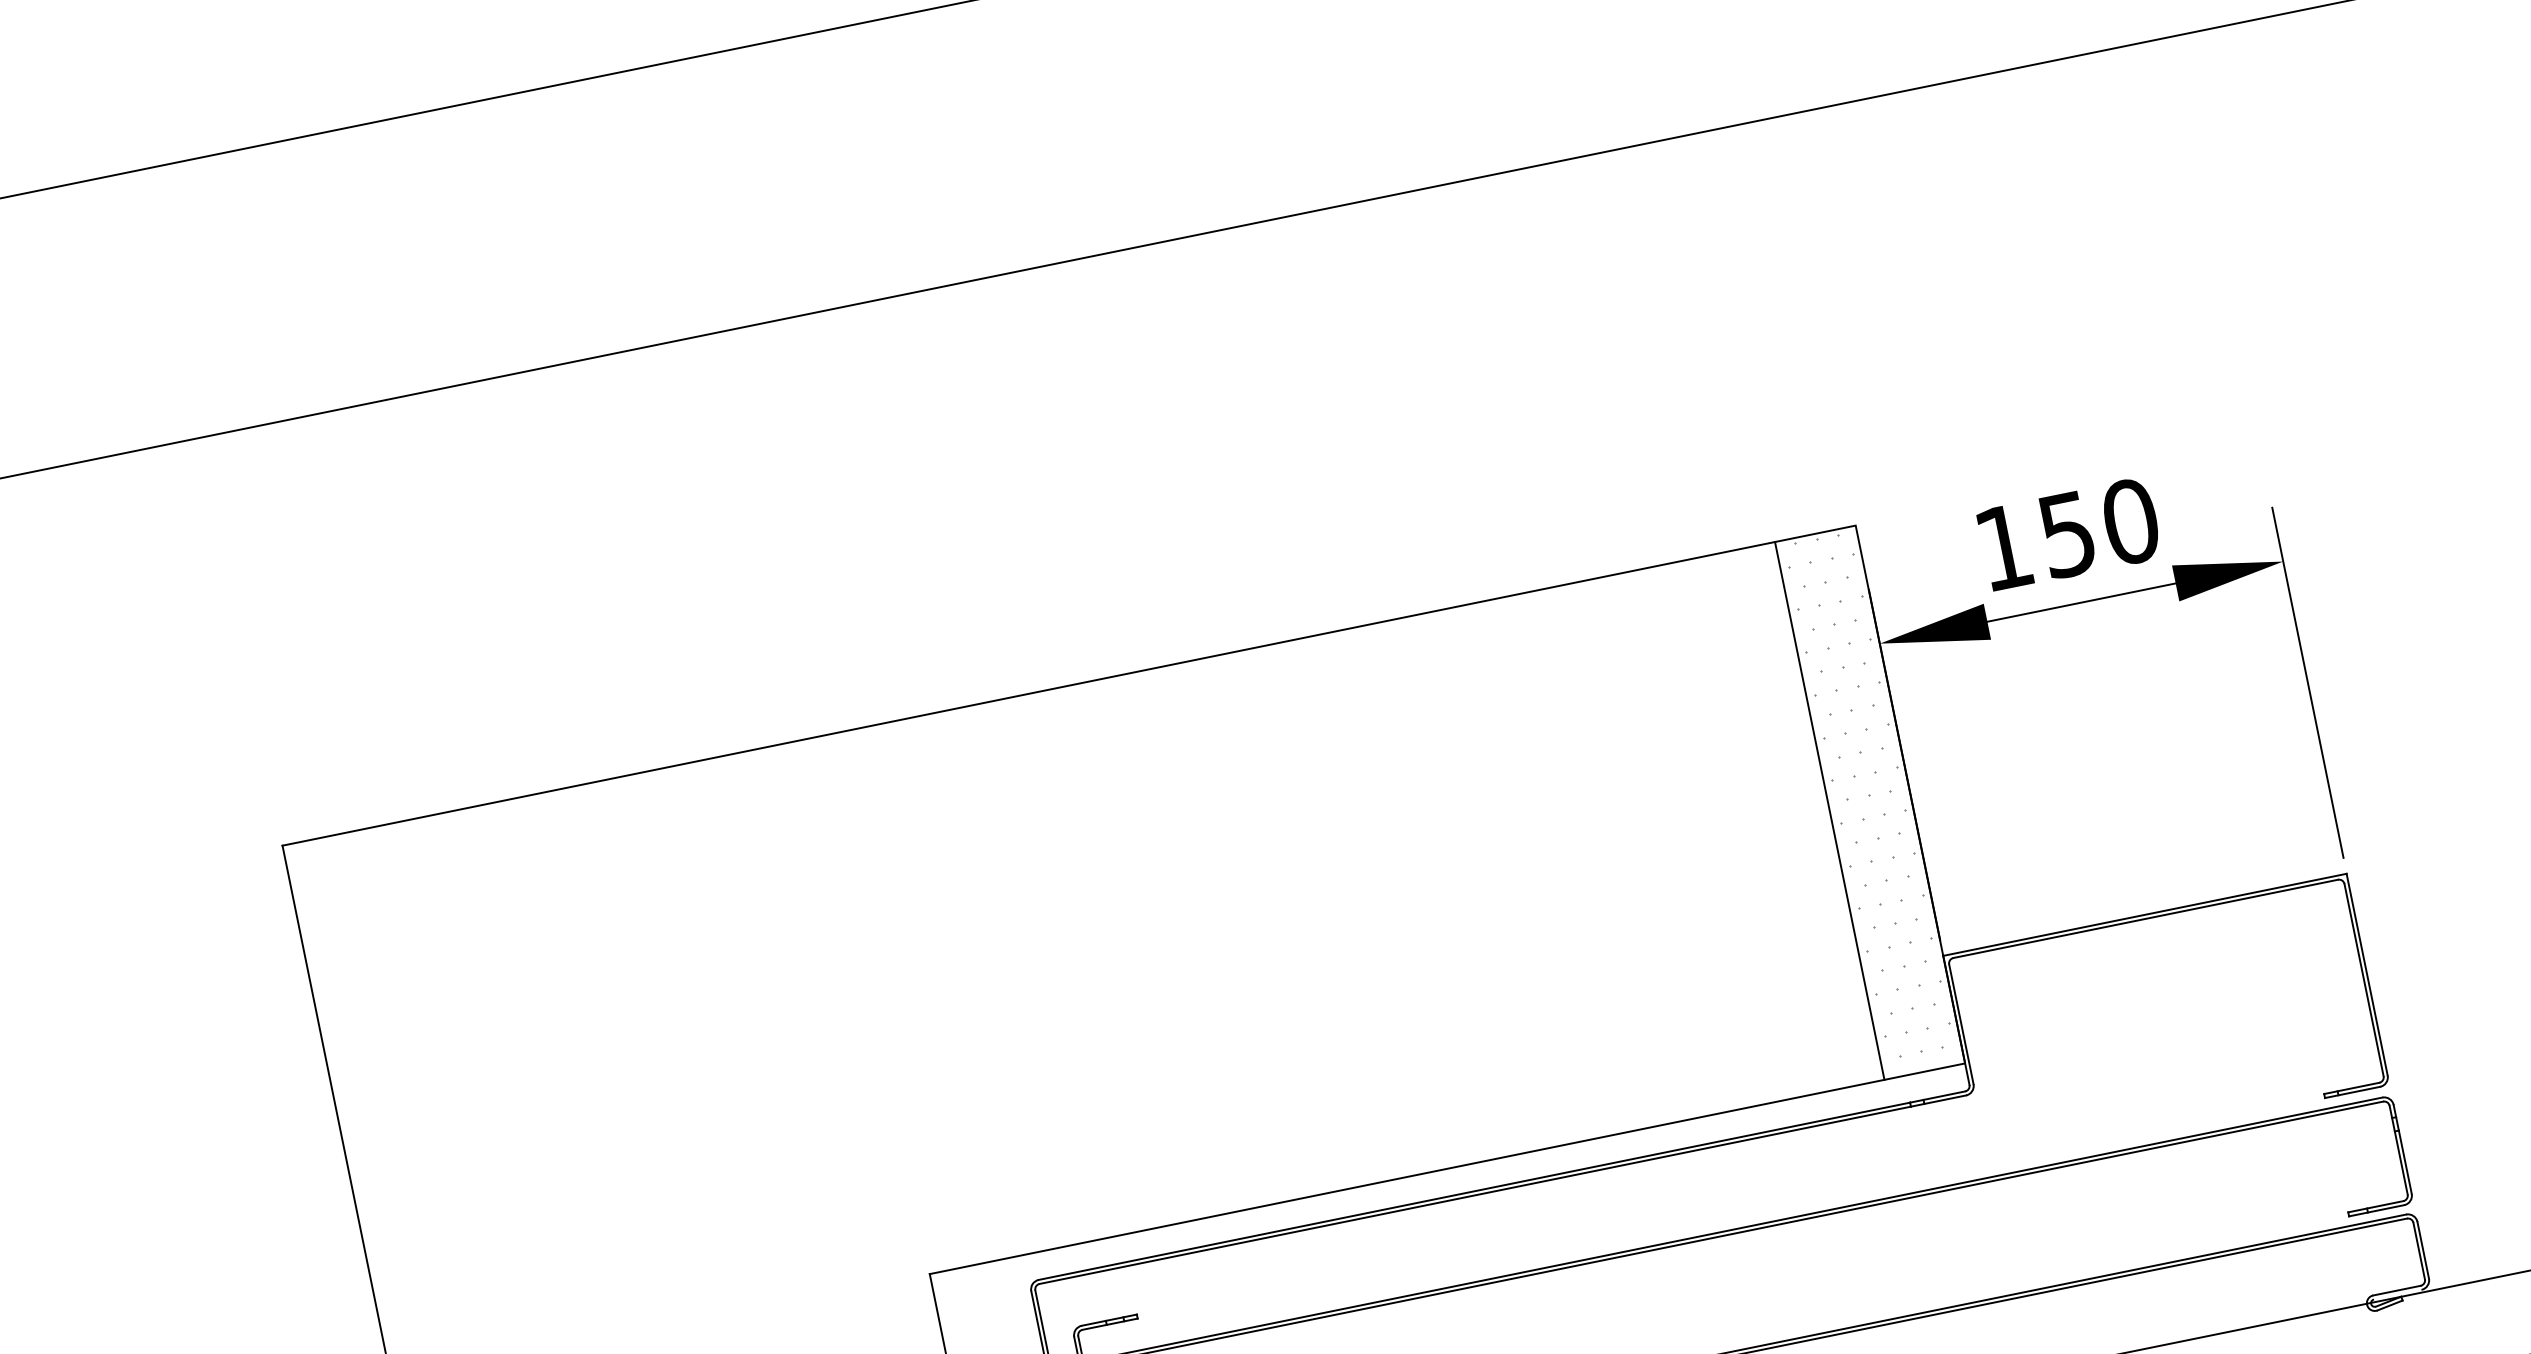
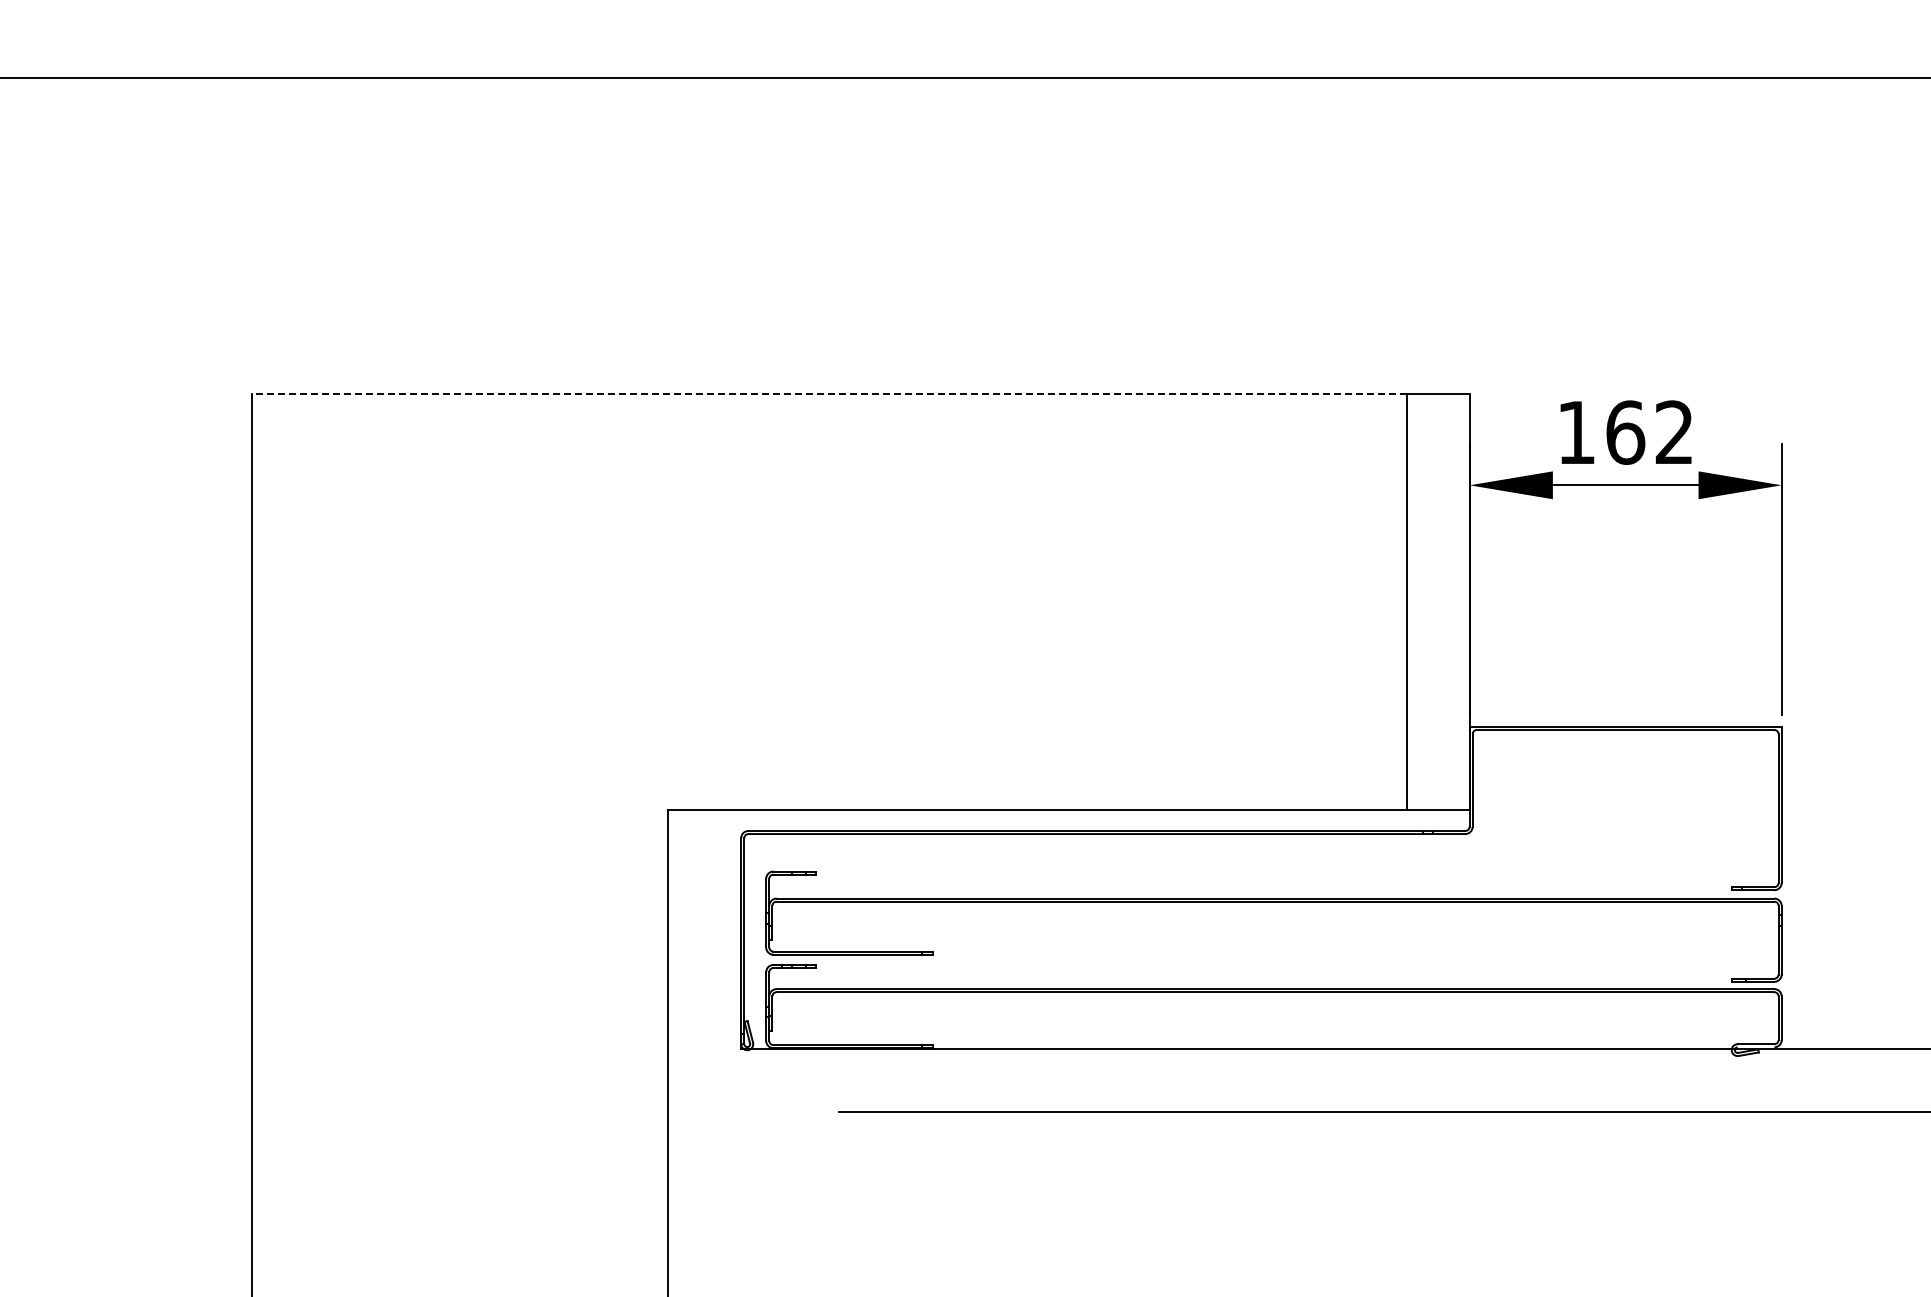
text: (2099, 527) -> (1650, 432), 150 -> 162
line: (1028, 693) -> (829, 393), solid -> dashed
hatch: (1868, 794) -> (1438, 595), removed

